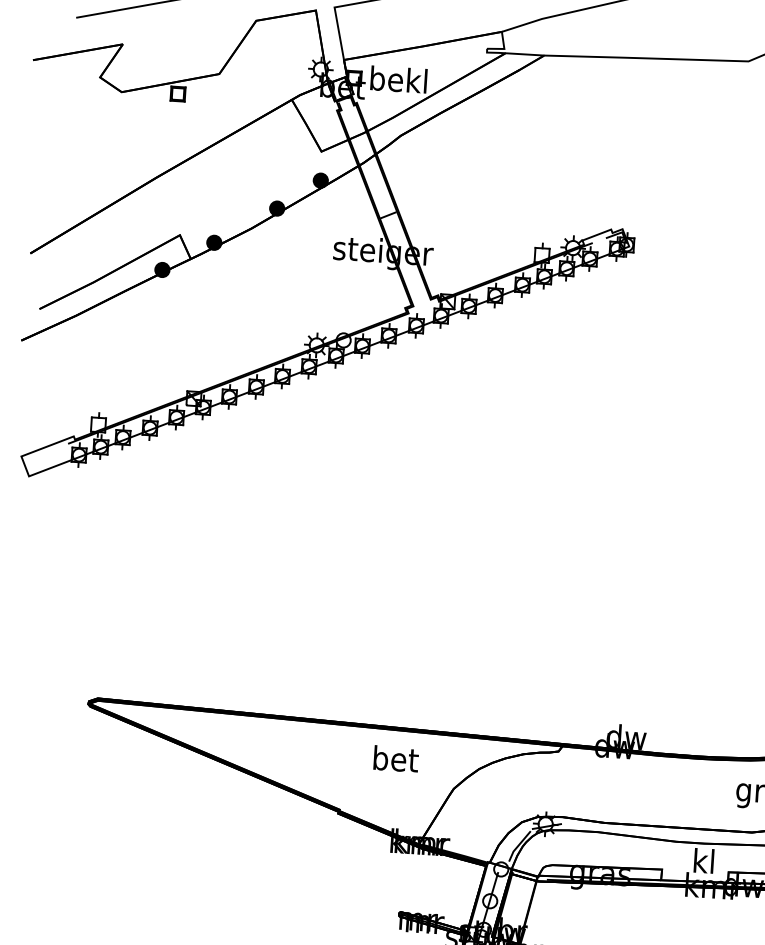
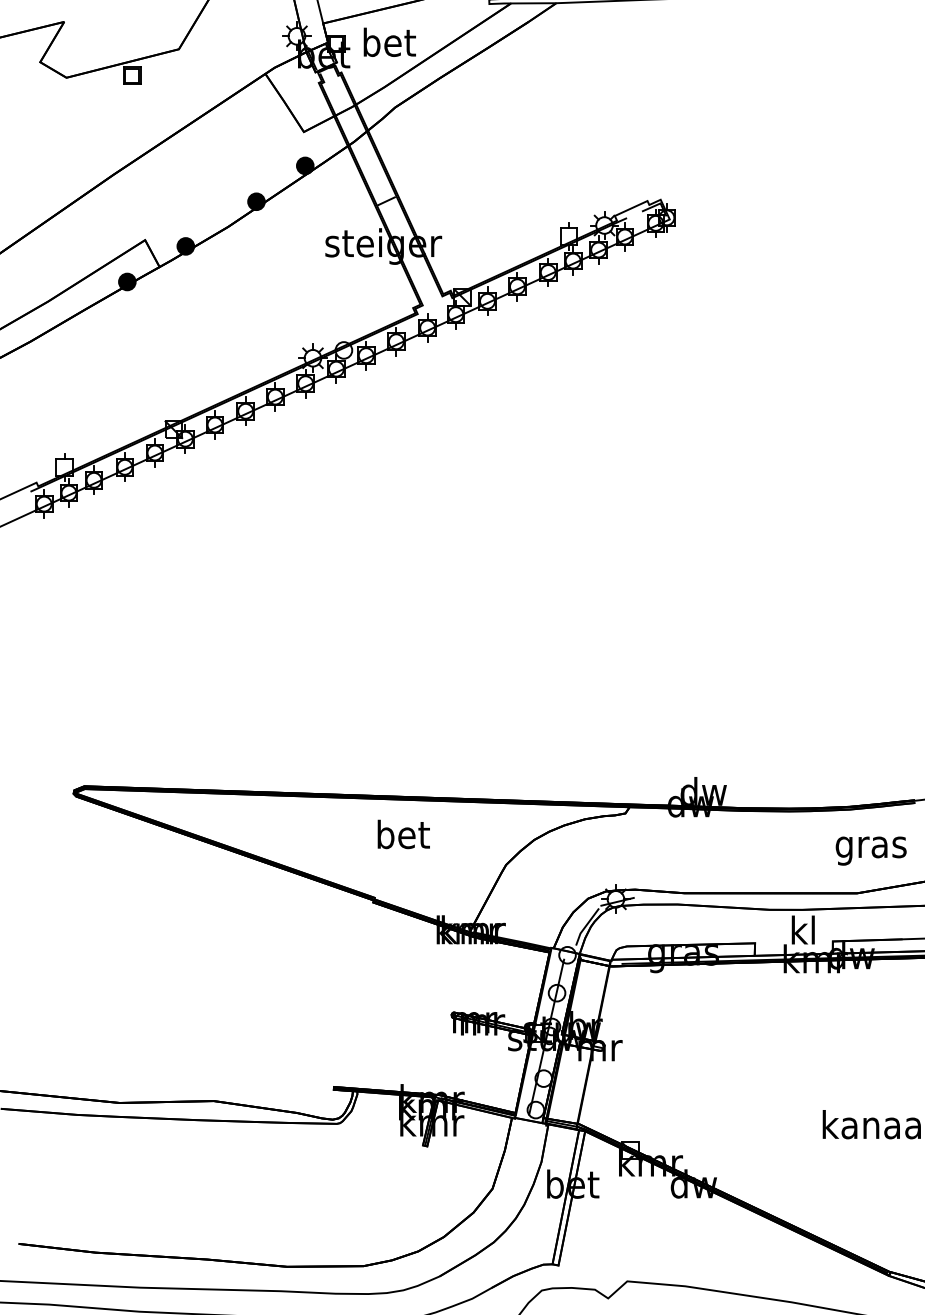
text: (398, 78) -> (388, 41), bekl -> bet
text: (395, 759) -> (403, 834), moved

